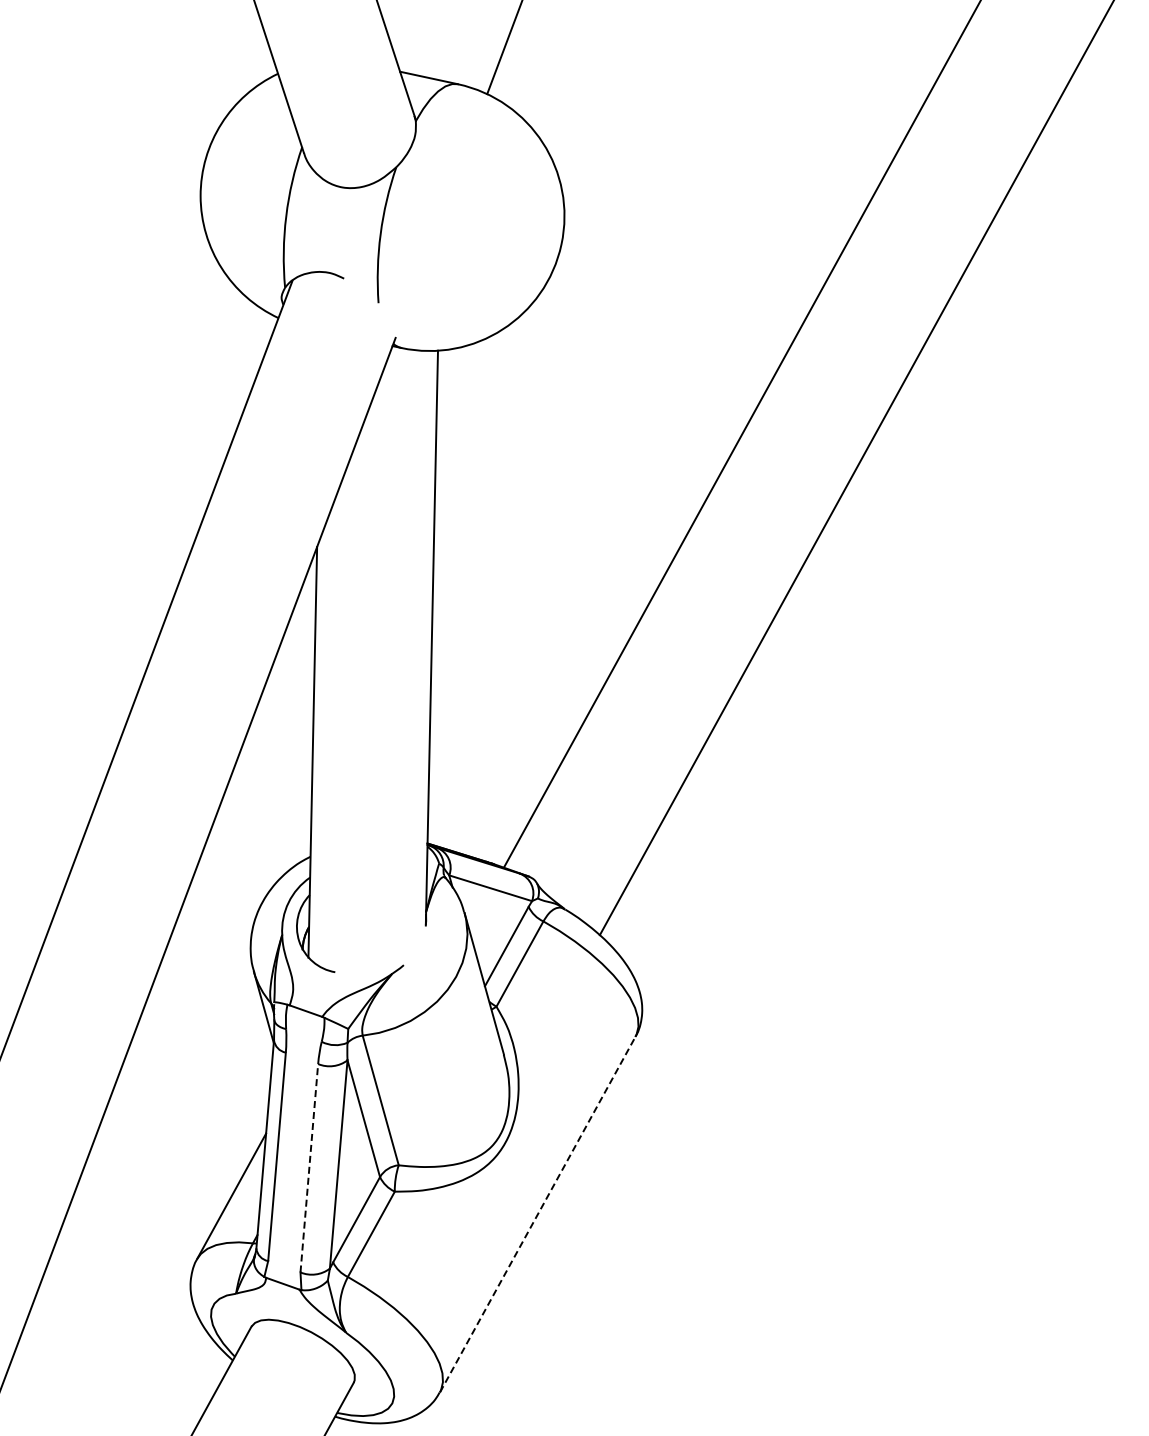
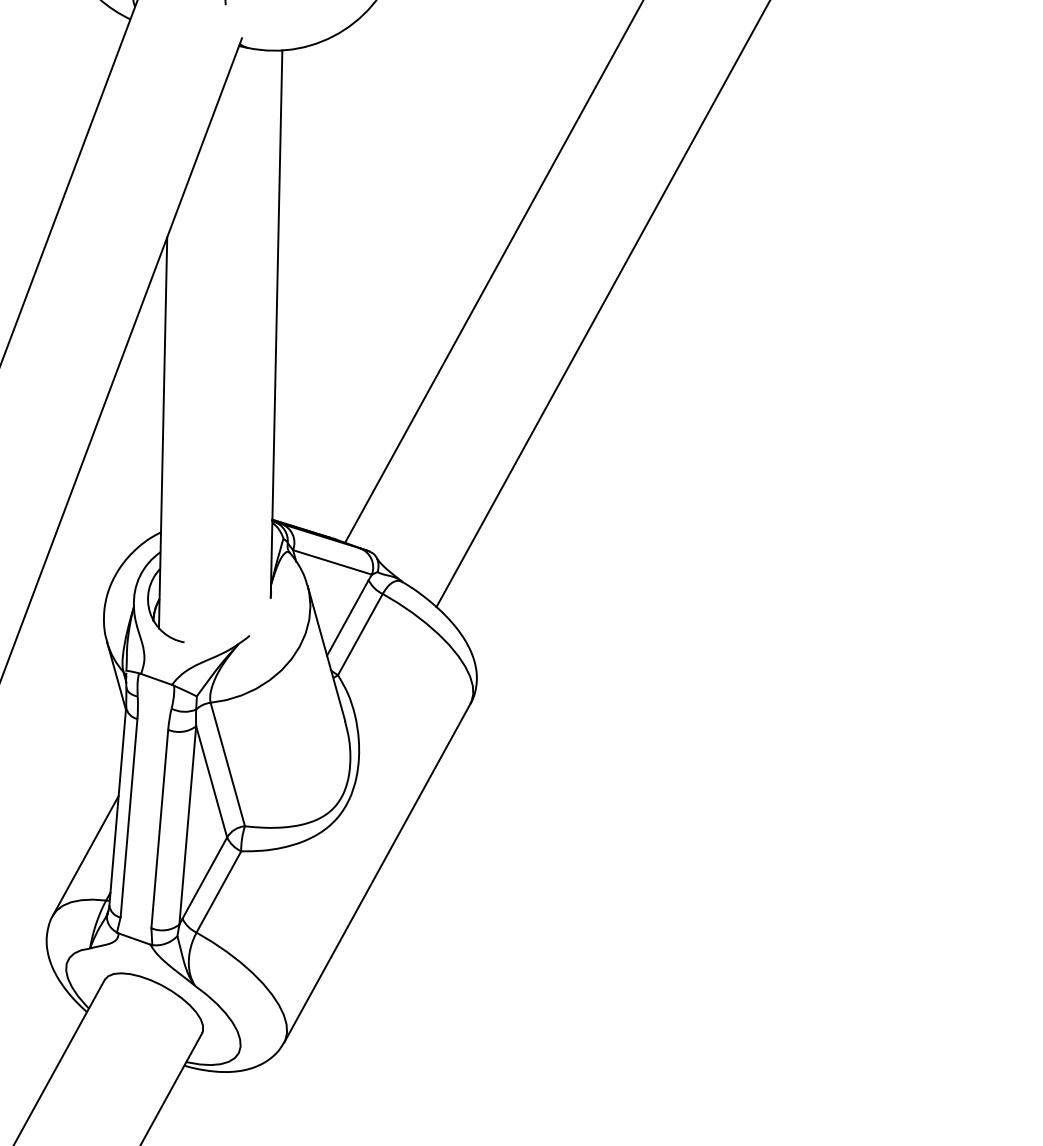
line: (309, 1168) -> (159, 829), dashed -> solid
line: (537, 1214) -> (377, 873), dashed -> solid

